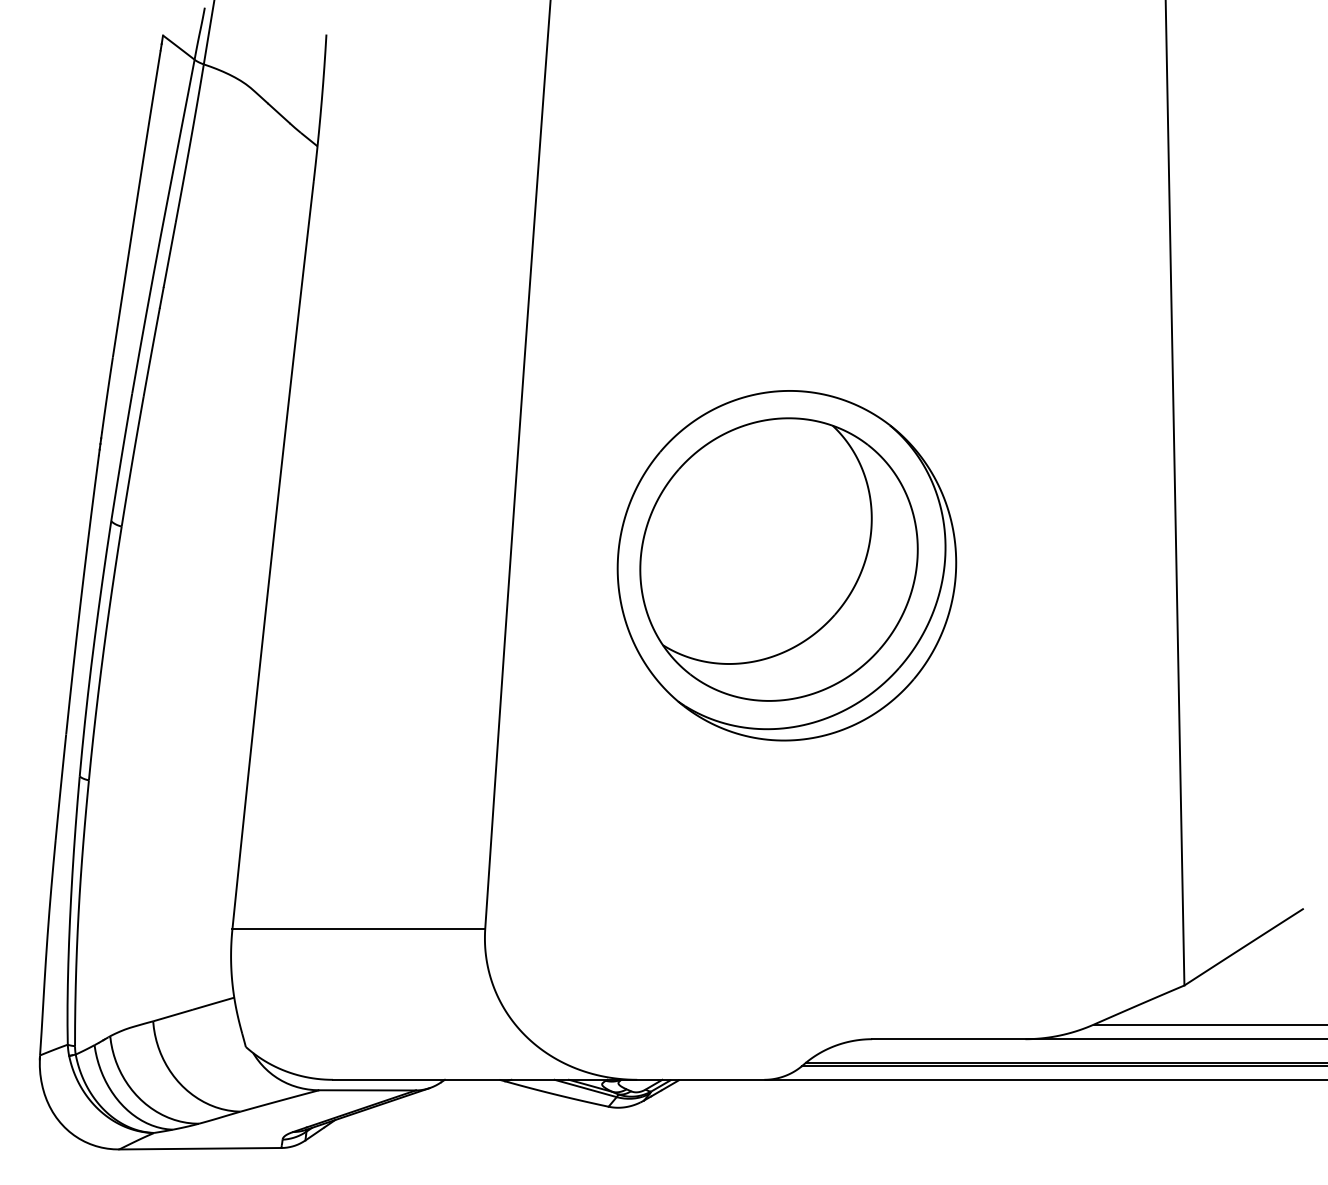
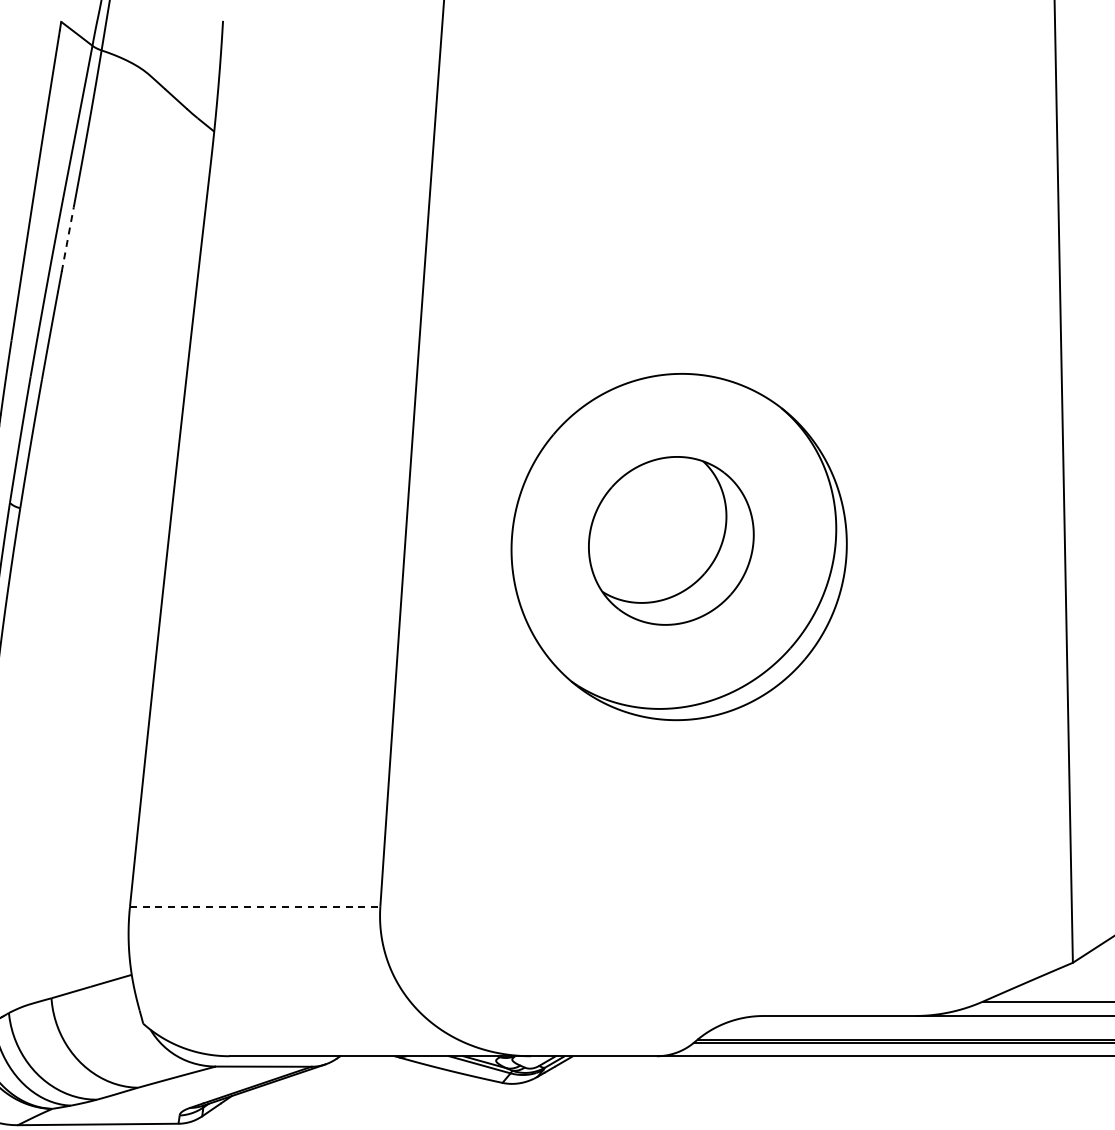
line: (169, 254) -> (67, 238), solid -> dashed
part: (778, 559) -> (670, 540), size x0.6
line: (359, 928) -> (255, 906), solid -> dashed

